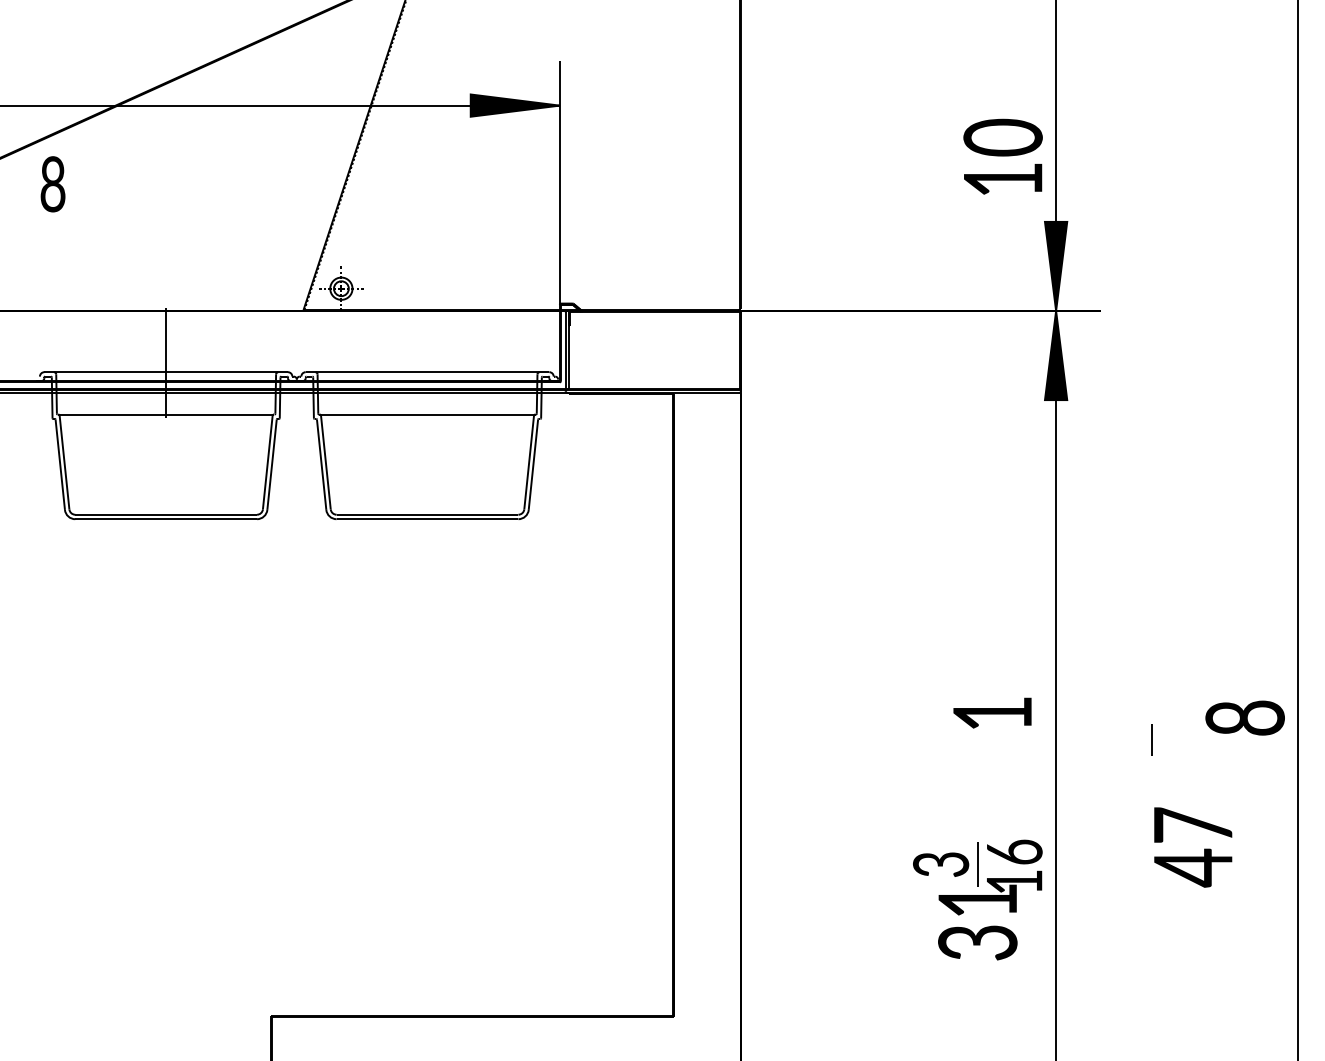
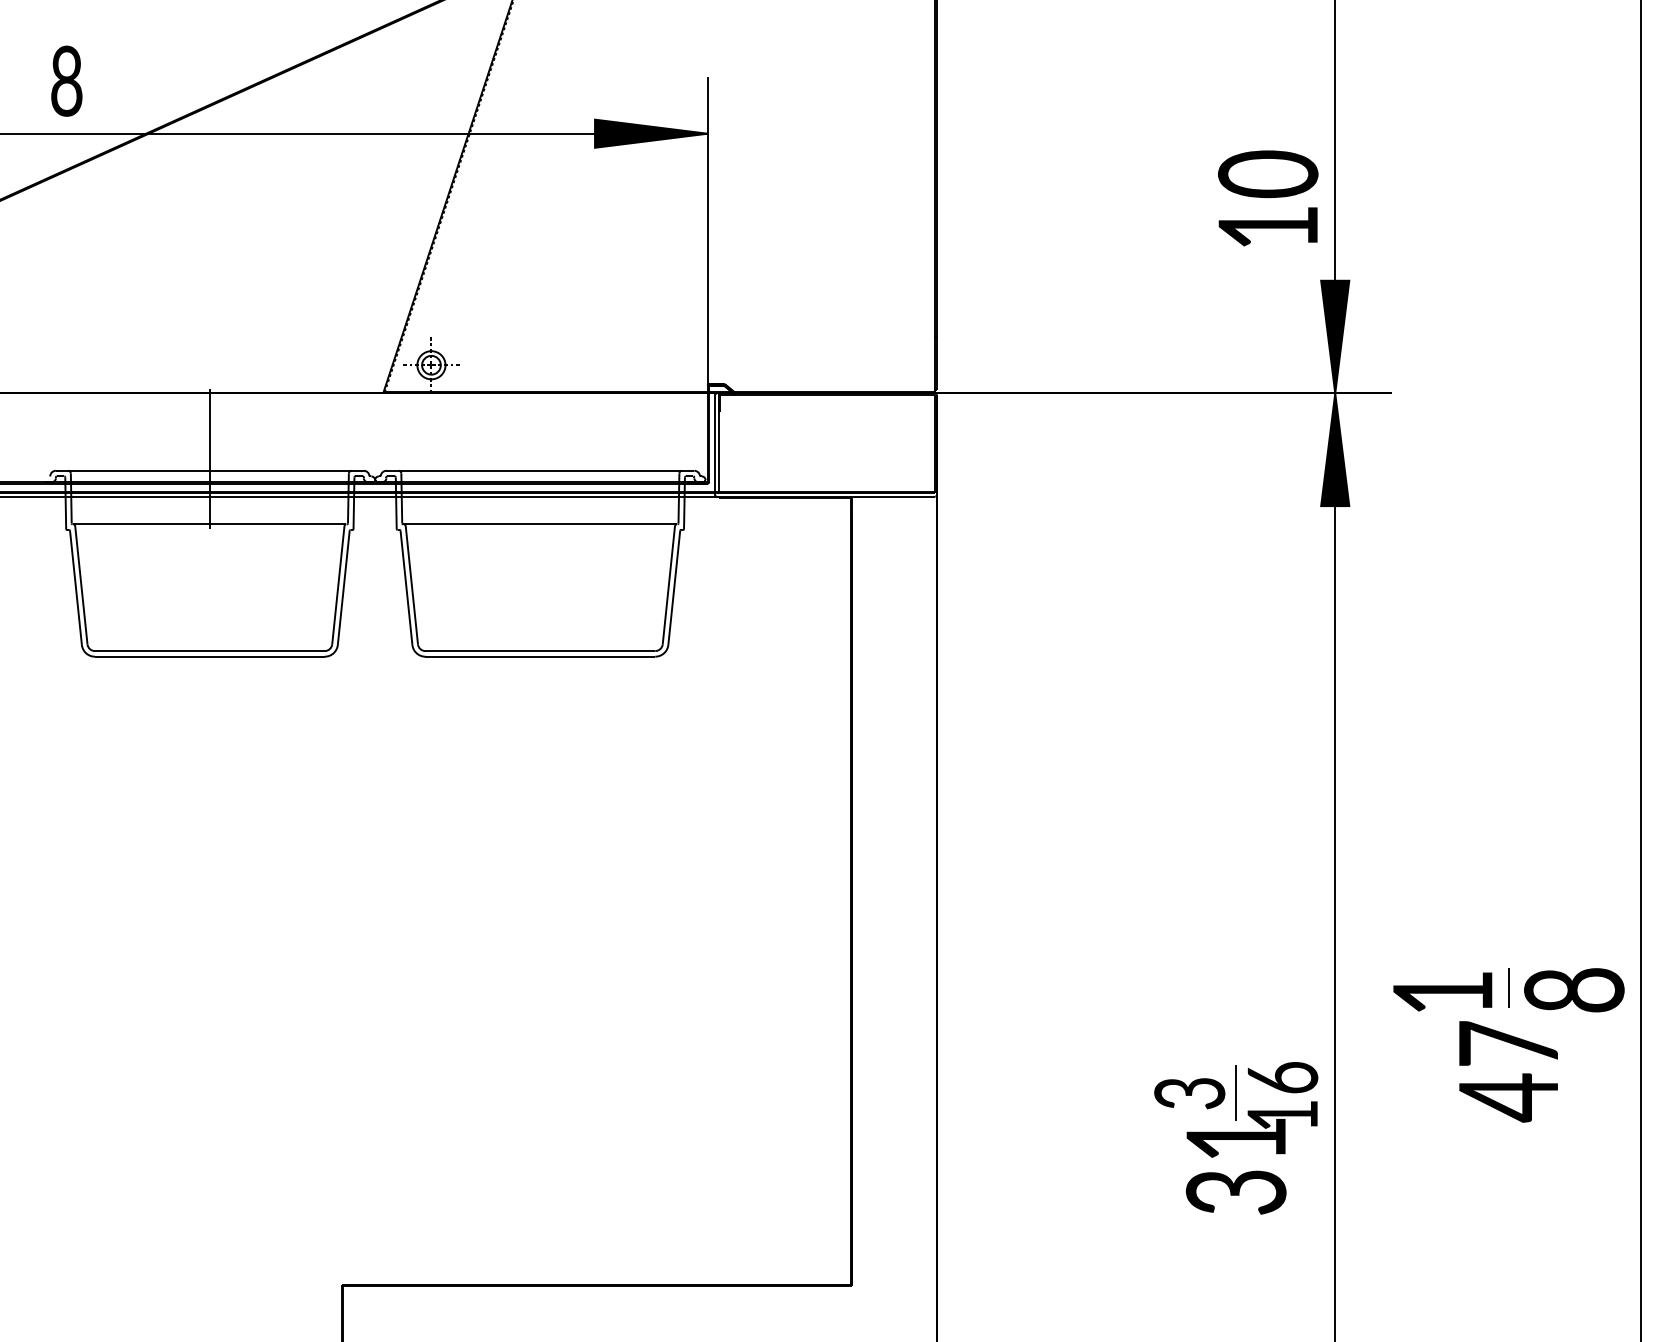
text: (52, 183) -> (66, 80), moved
text: (992, 712) -> (1442, 991), moved
text: (1245, 718) -> (1574, 990), moved
line: (1152, 739) -> (1508, 987), moved

